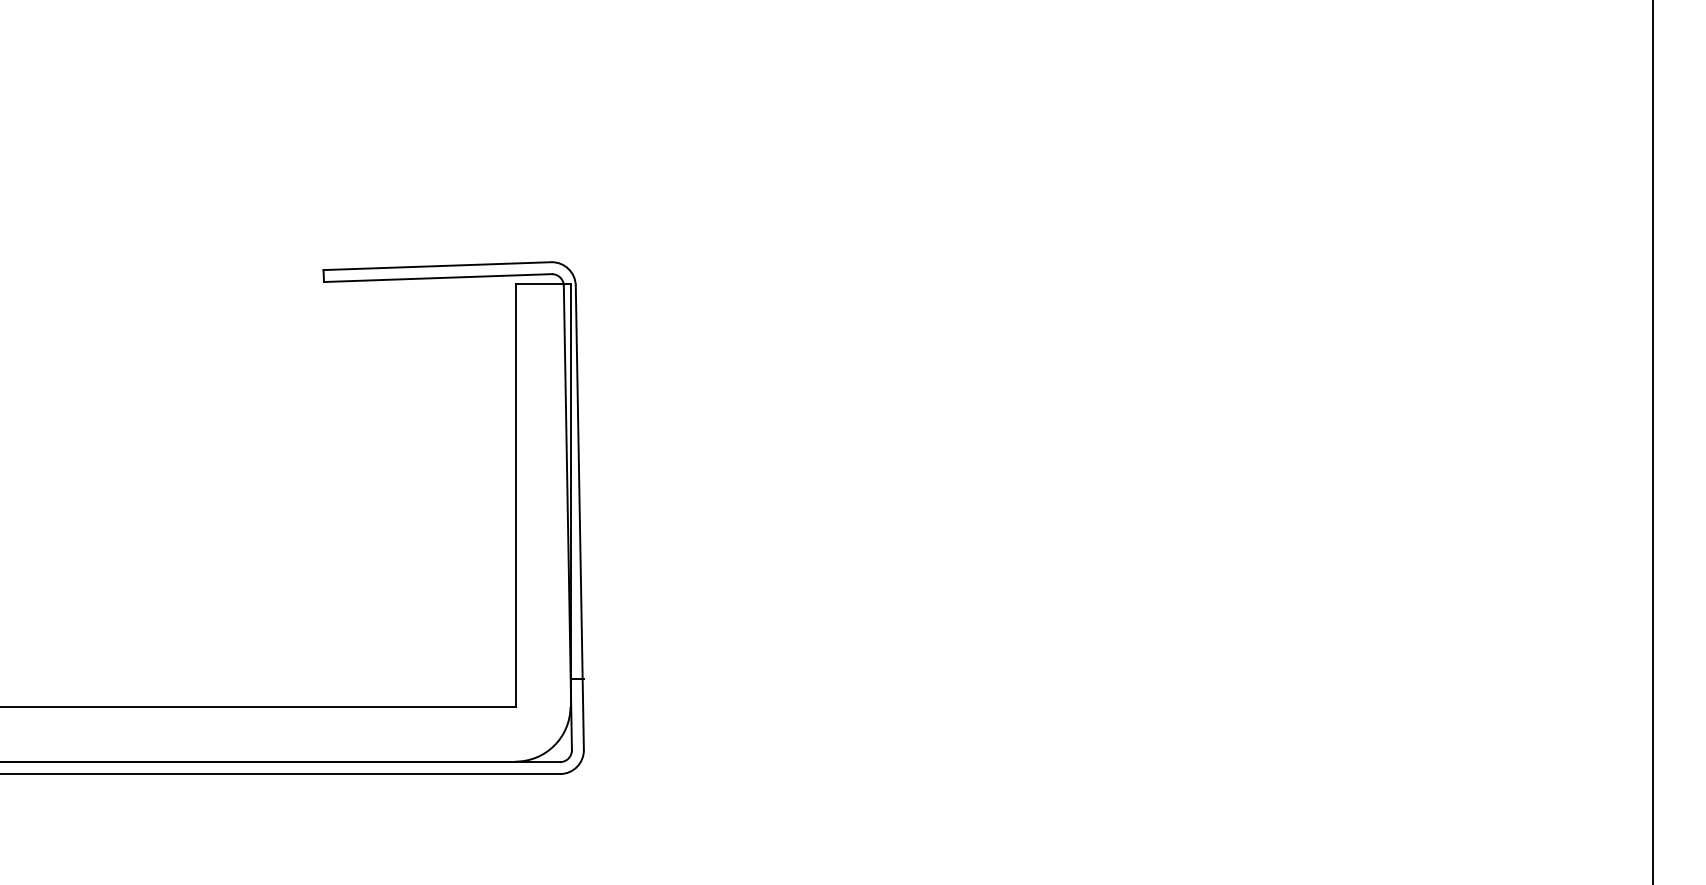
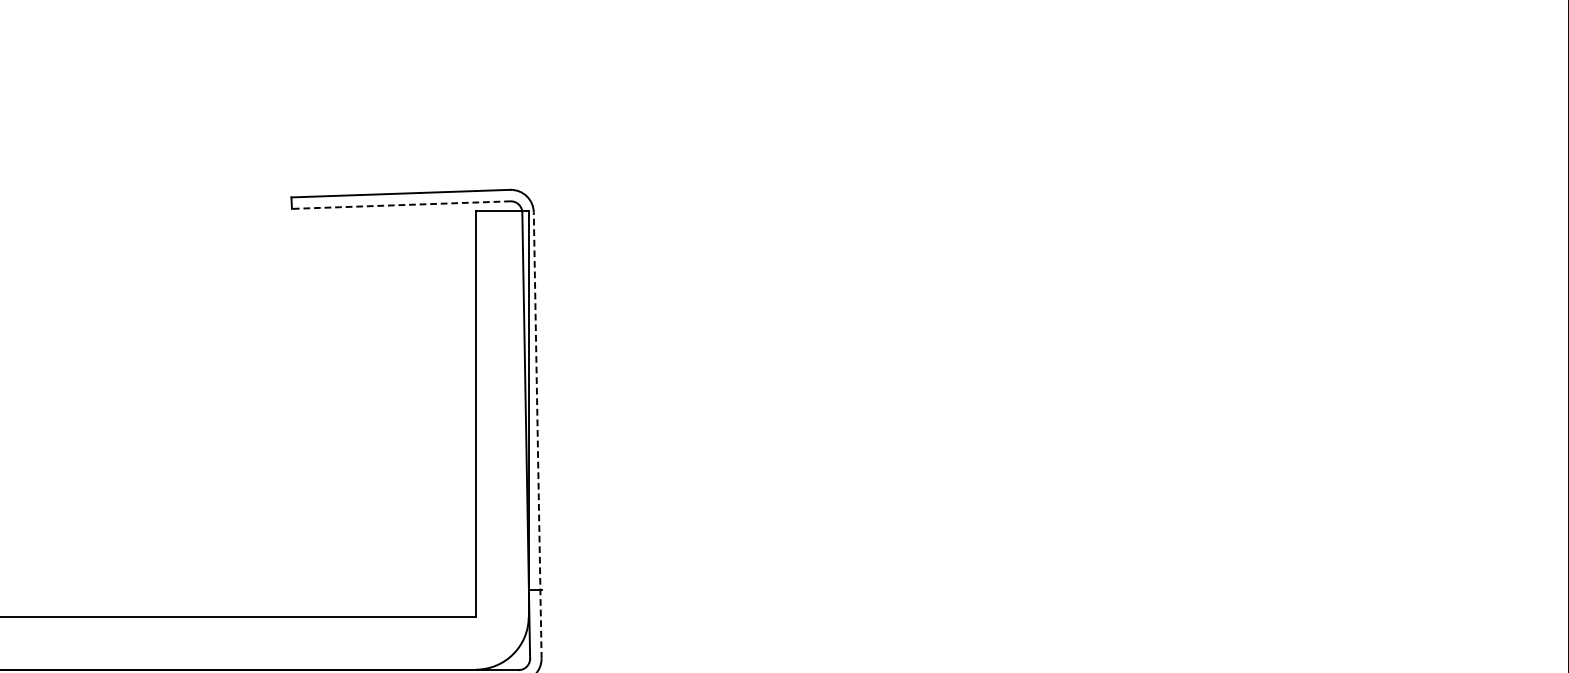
line: (437, 278) -> (400, 205), solid -> dashed
line: (579, 517) -> (537, 435), solid -> dashed

